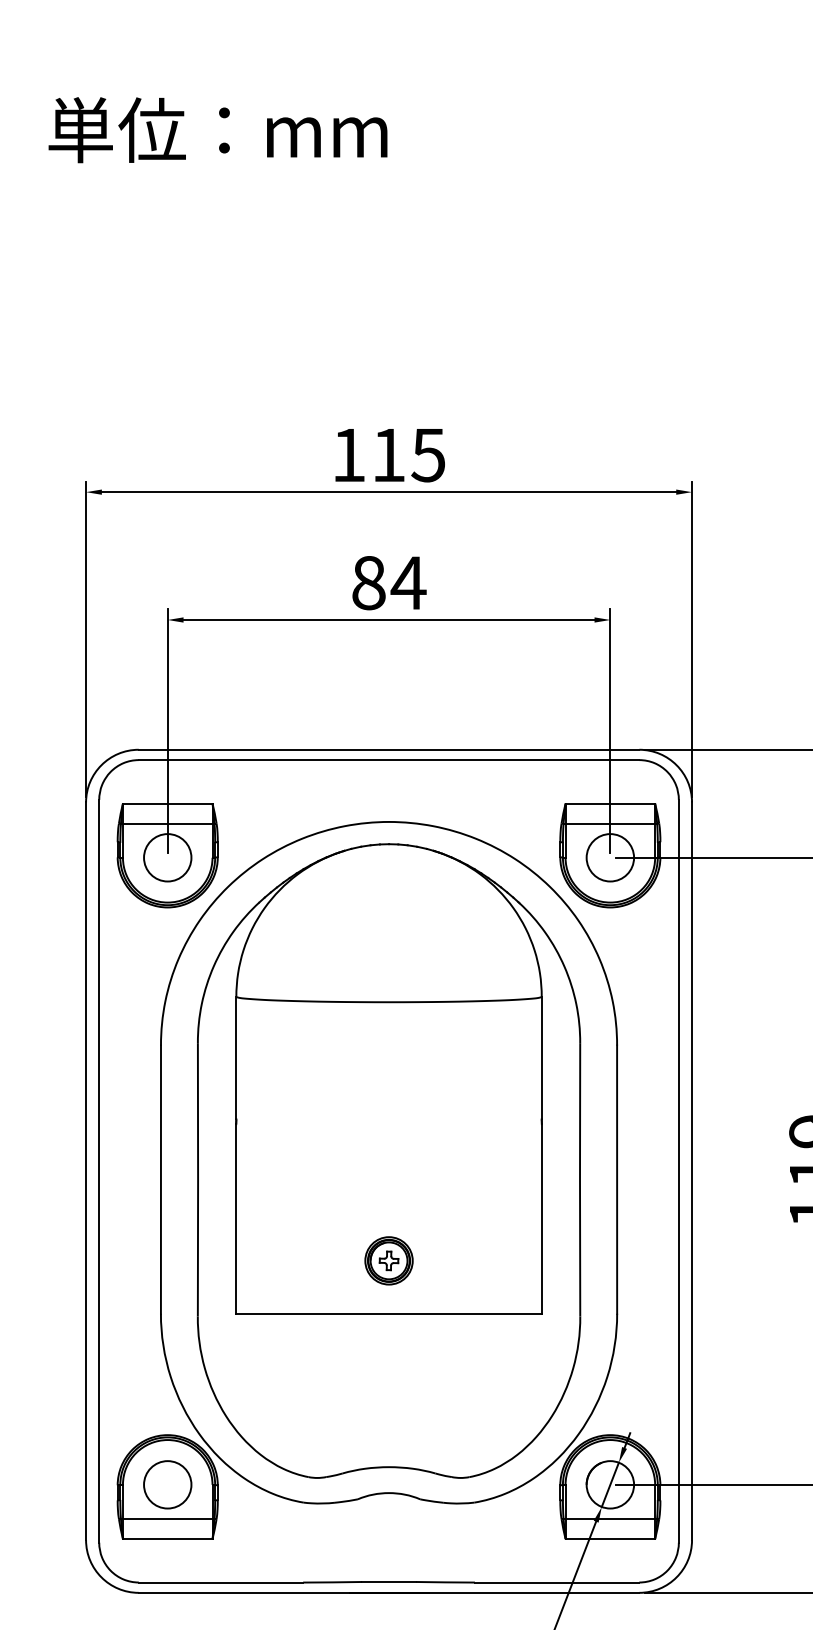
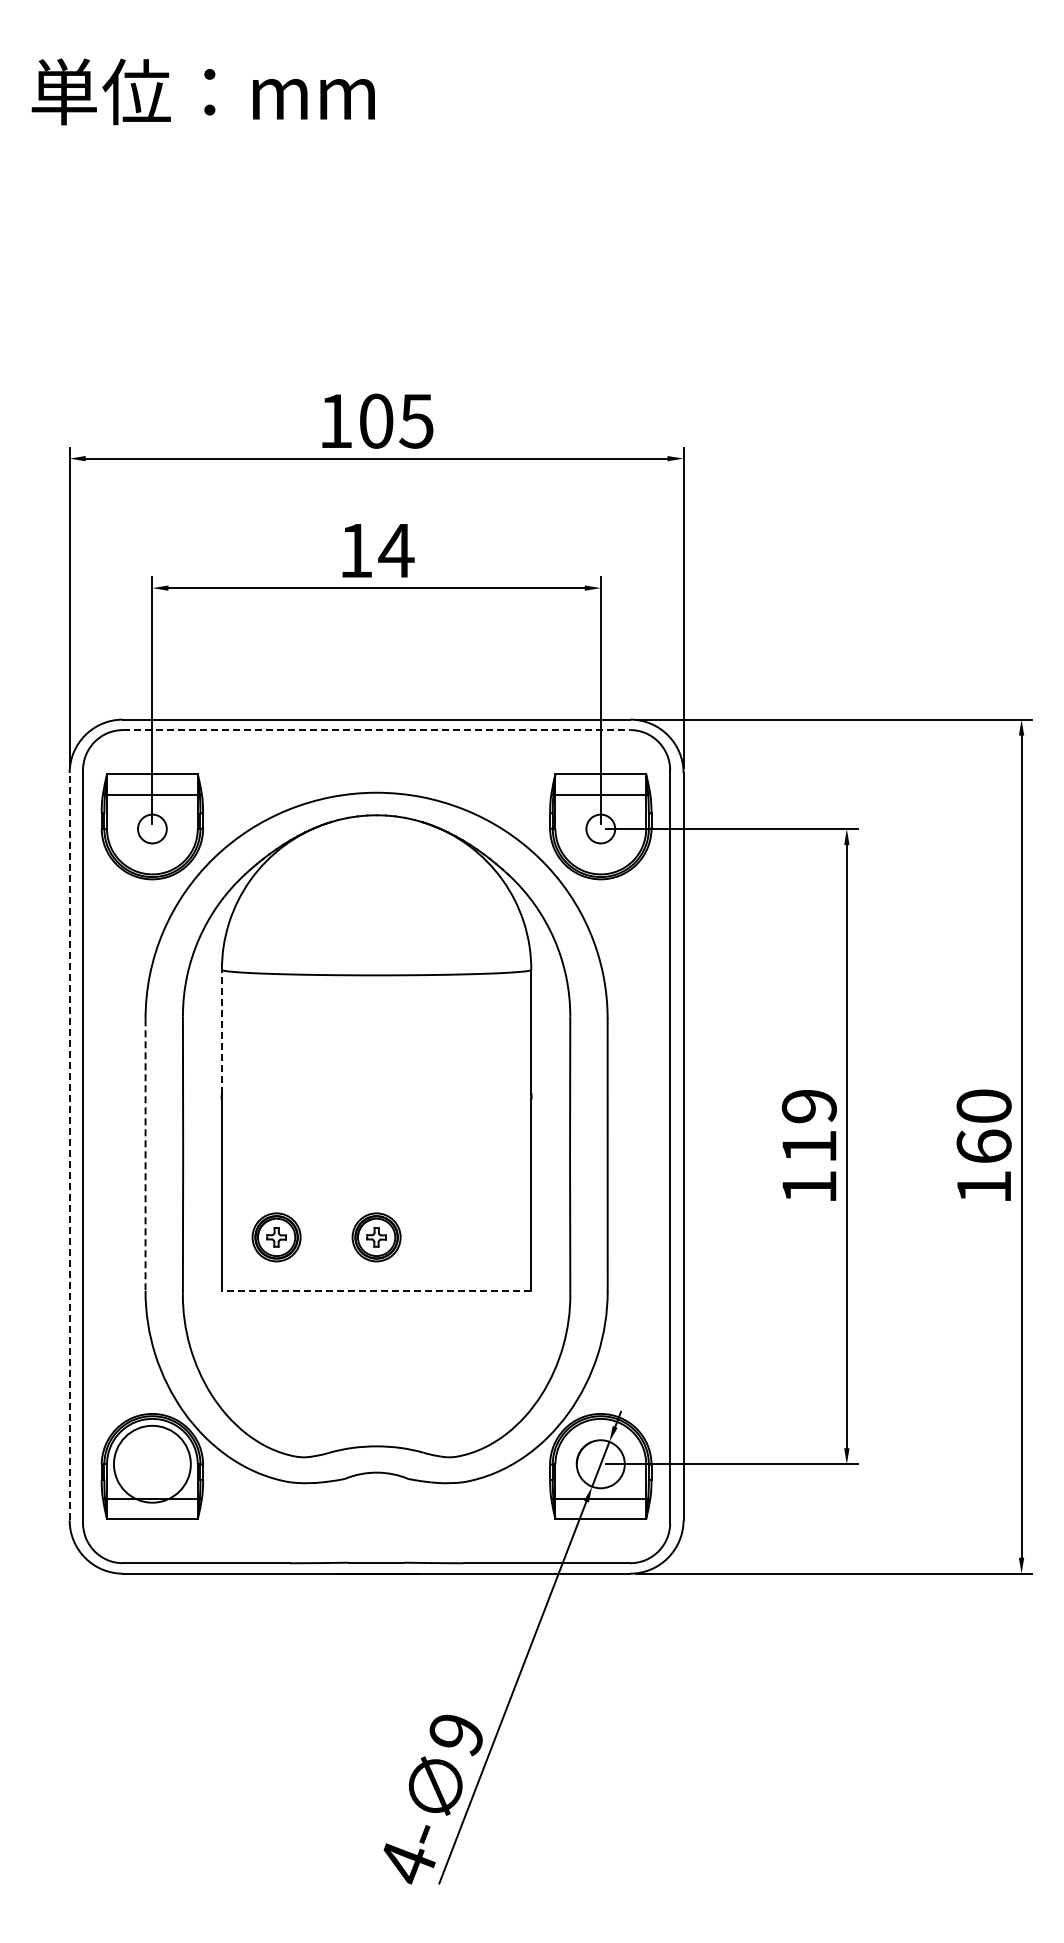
text: (388, 454) -> (376, 420), 115 -> 105
text: (369, 582) -> (356, 550), 84 -> 14
line: (388, 760) -> (376, 730), solid -> dashed
circle: (167, 858) -> (152, 829), size x0.6
circle: (610, 858) -> (600, 829), size x0.6
line: (235, 1057) -> (221, 1031), solid -> dashed
line: (85, 1171) -> (69, 1146), solid -> dashed
line: (160, 1180) -> (145, 1155), solid -> dashed
part: (290, 1260) -> (276, 1237), added
line: (388, 1313) -> (376, 1290), solid -> dashed
circle: (167, 1485) -> (152, 1464), size x1.6

